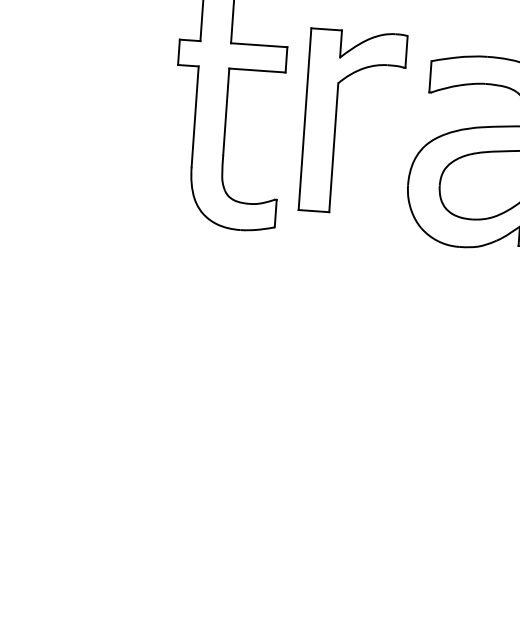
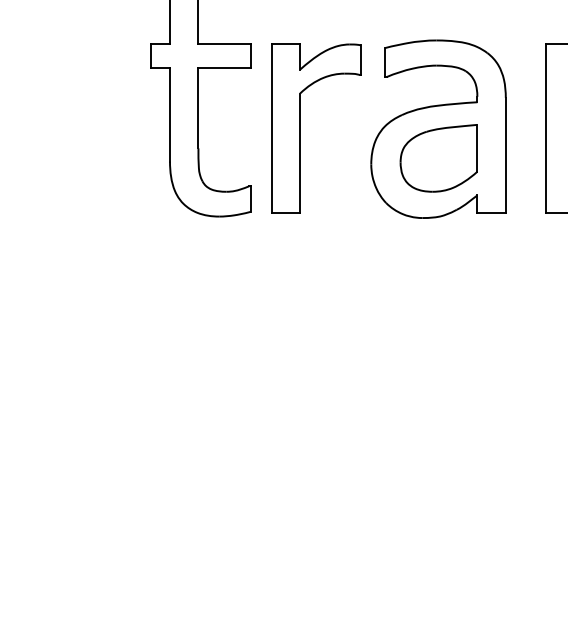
part: (336, 120) -> (300, 128), moved

